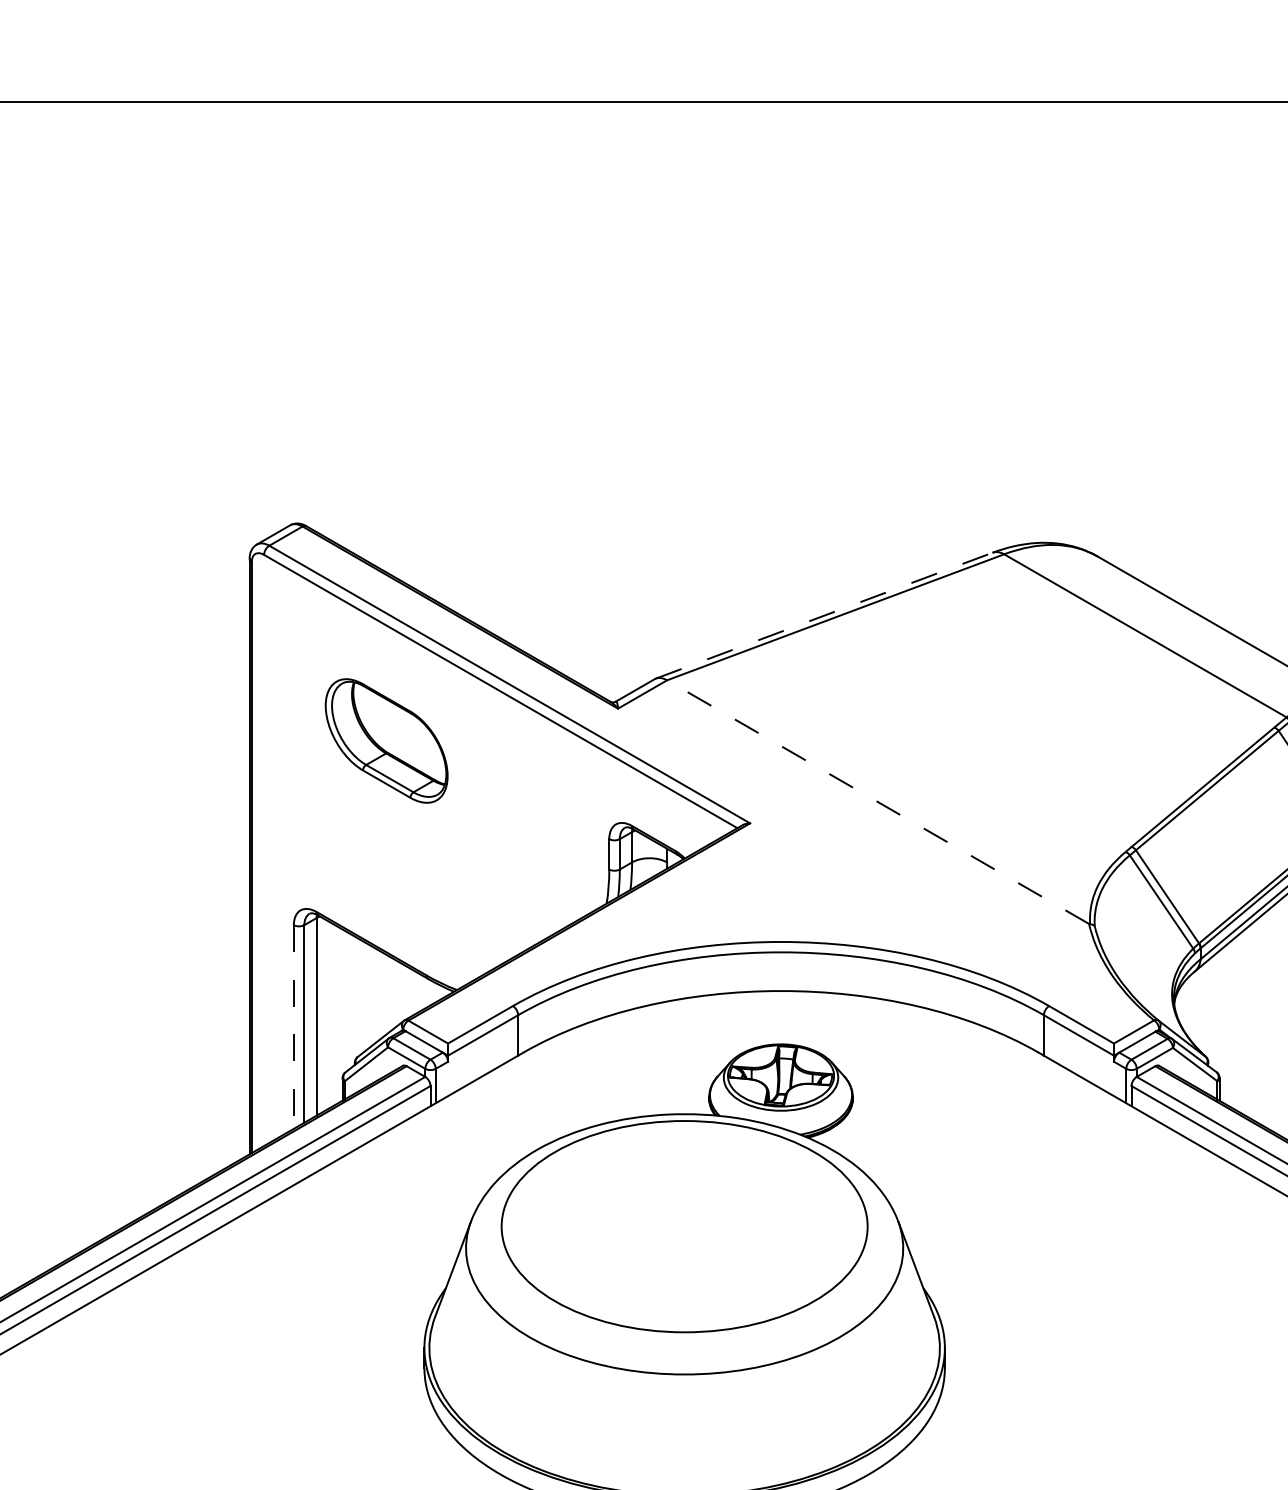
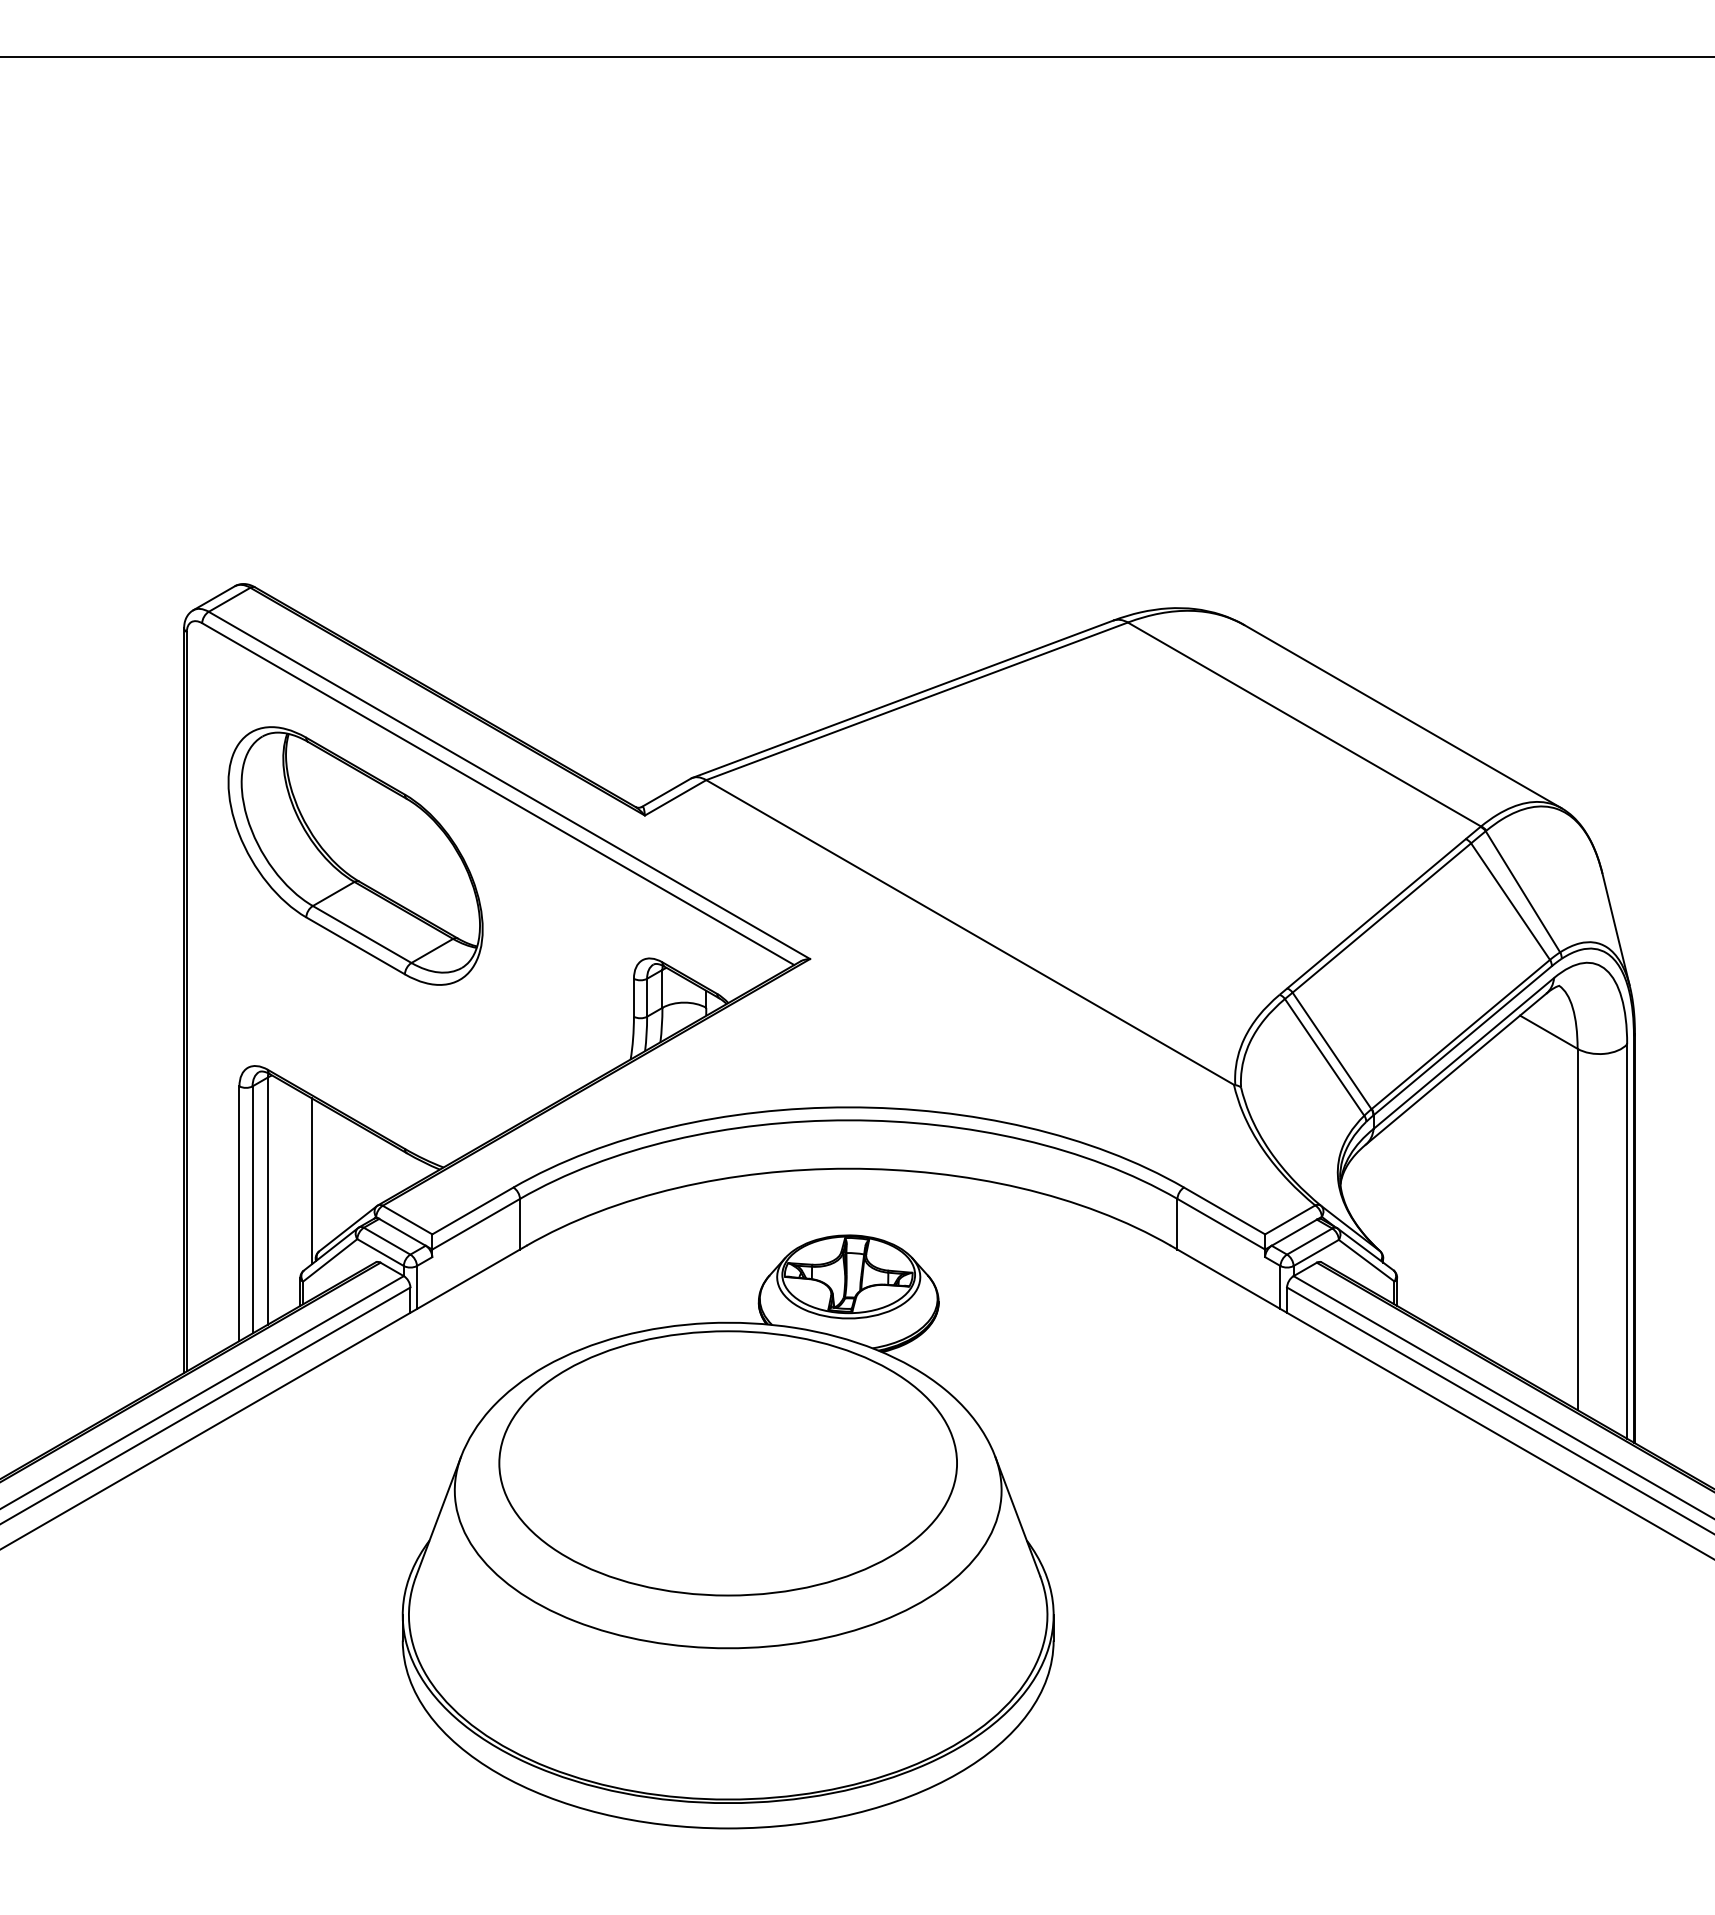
line: (824, 615) -> (902, 699), dashed -> solid
part: (386, 740) -> (355, 855), size x1.67
line: (878, 802) -> (970, 932), dashed -> solid
line: (351, 1001) -> (311, 1181), added
line: (293, 1027) -> (239, 1214), dashed -> solid

